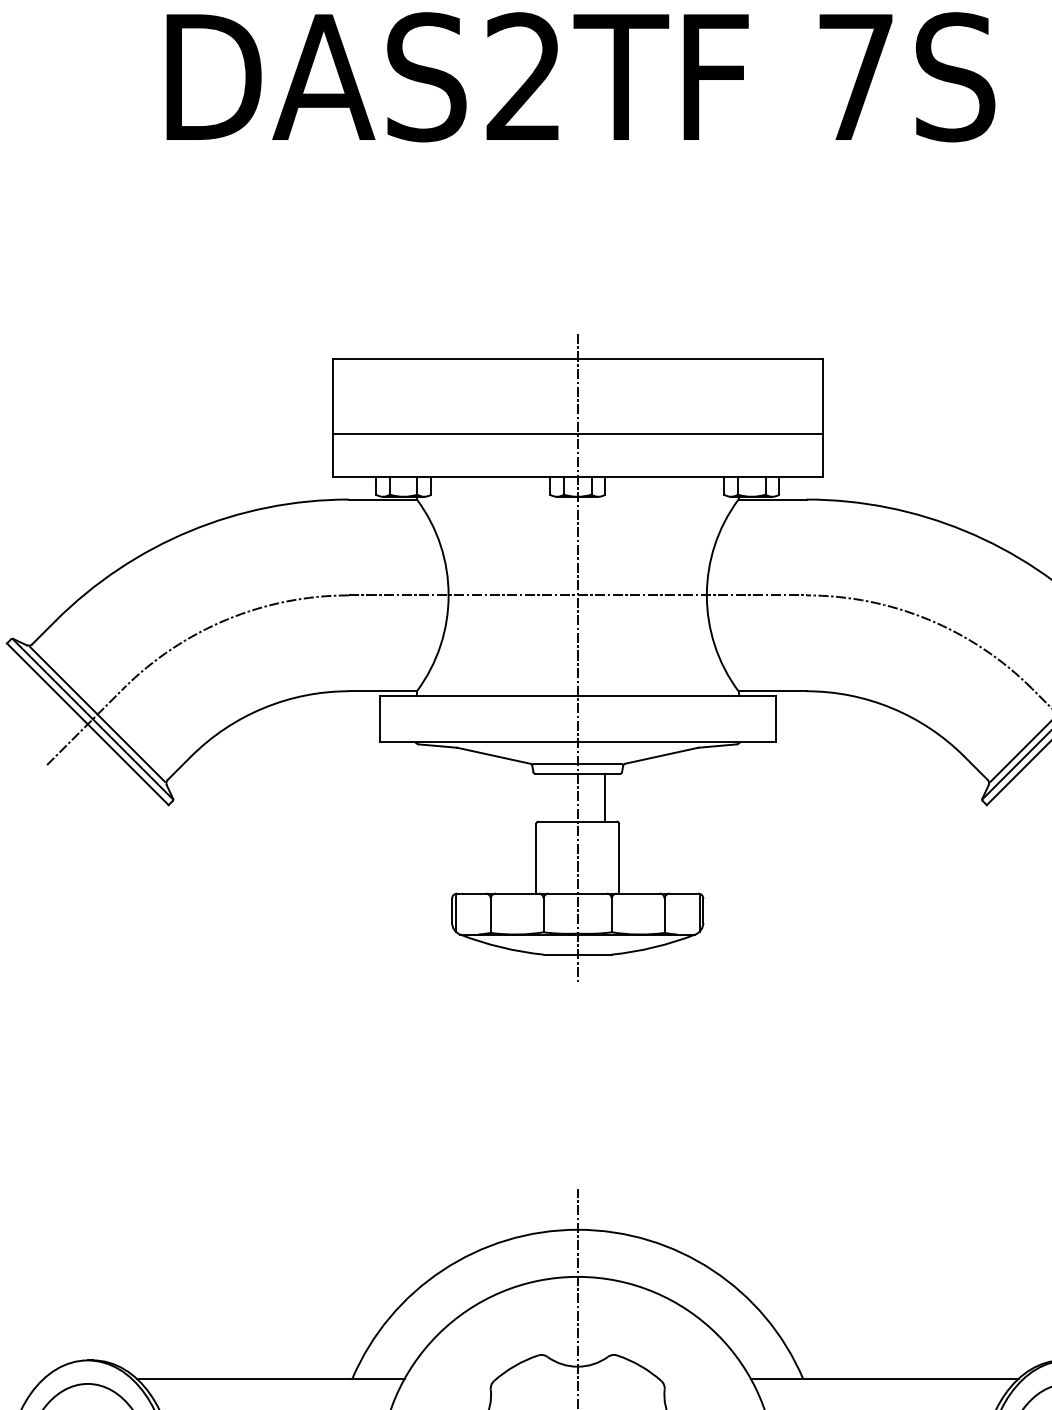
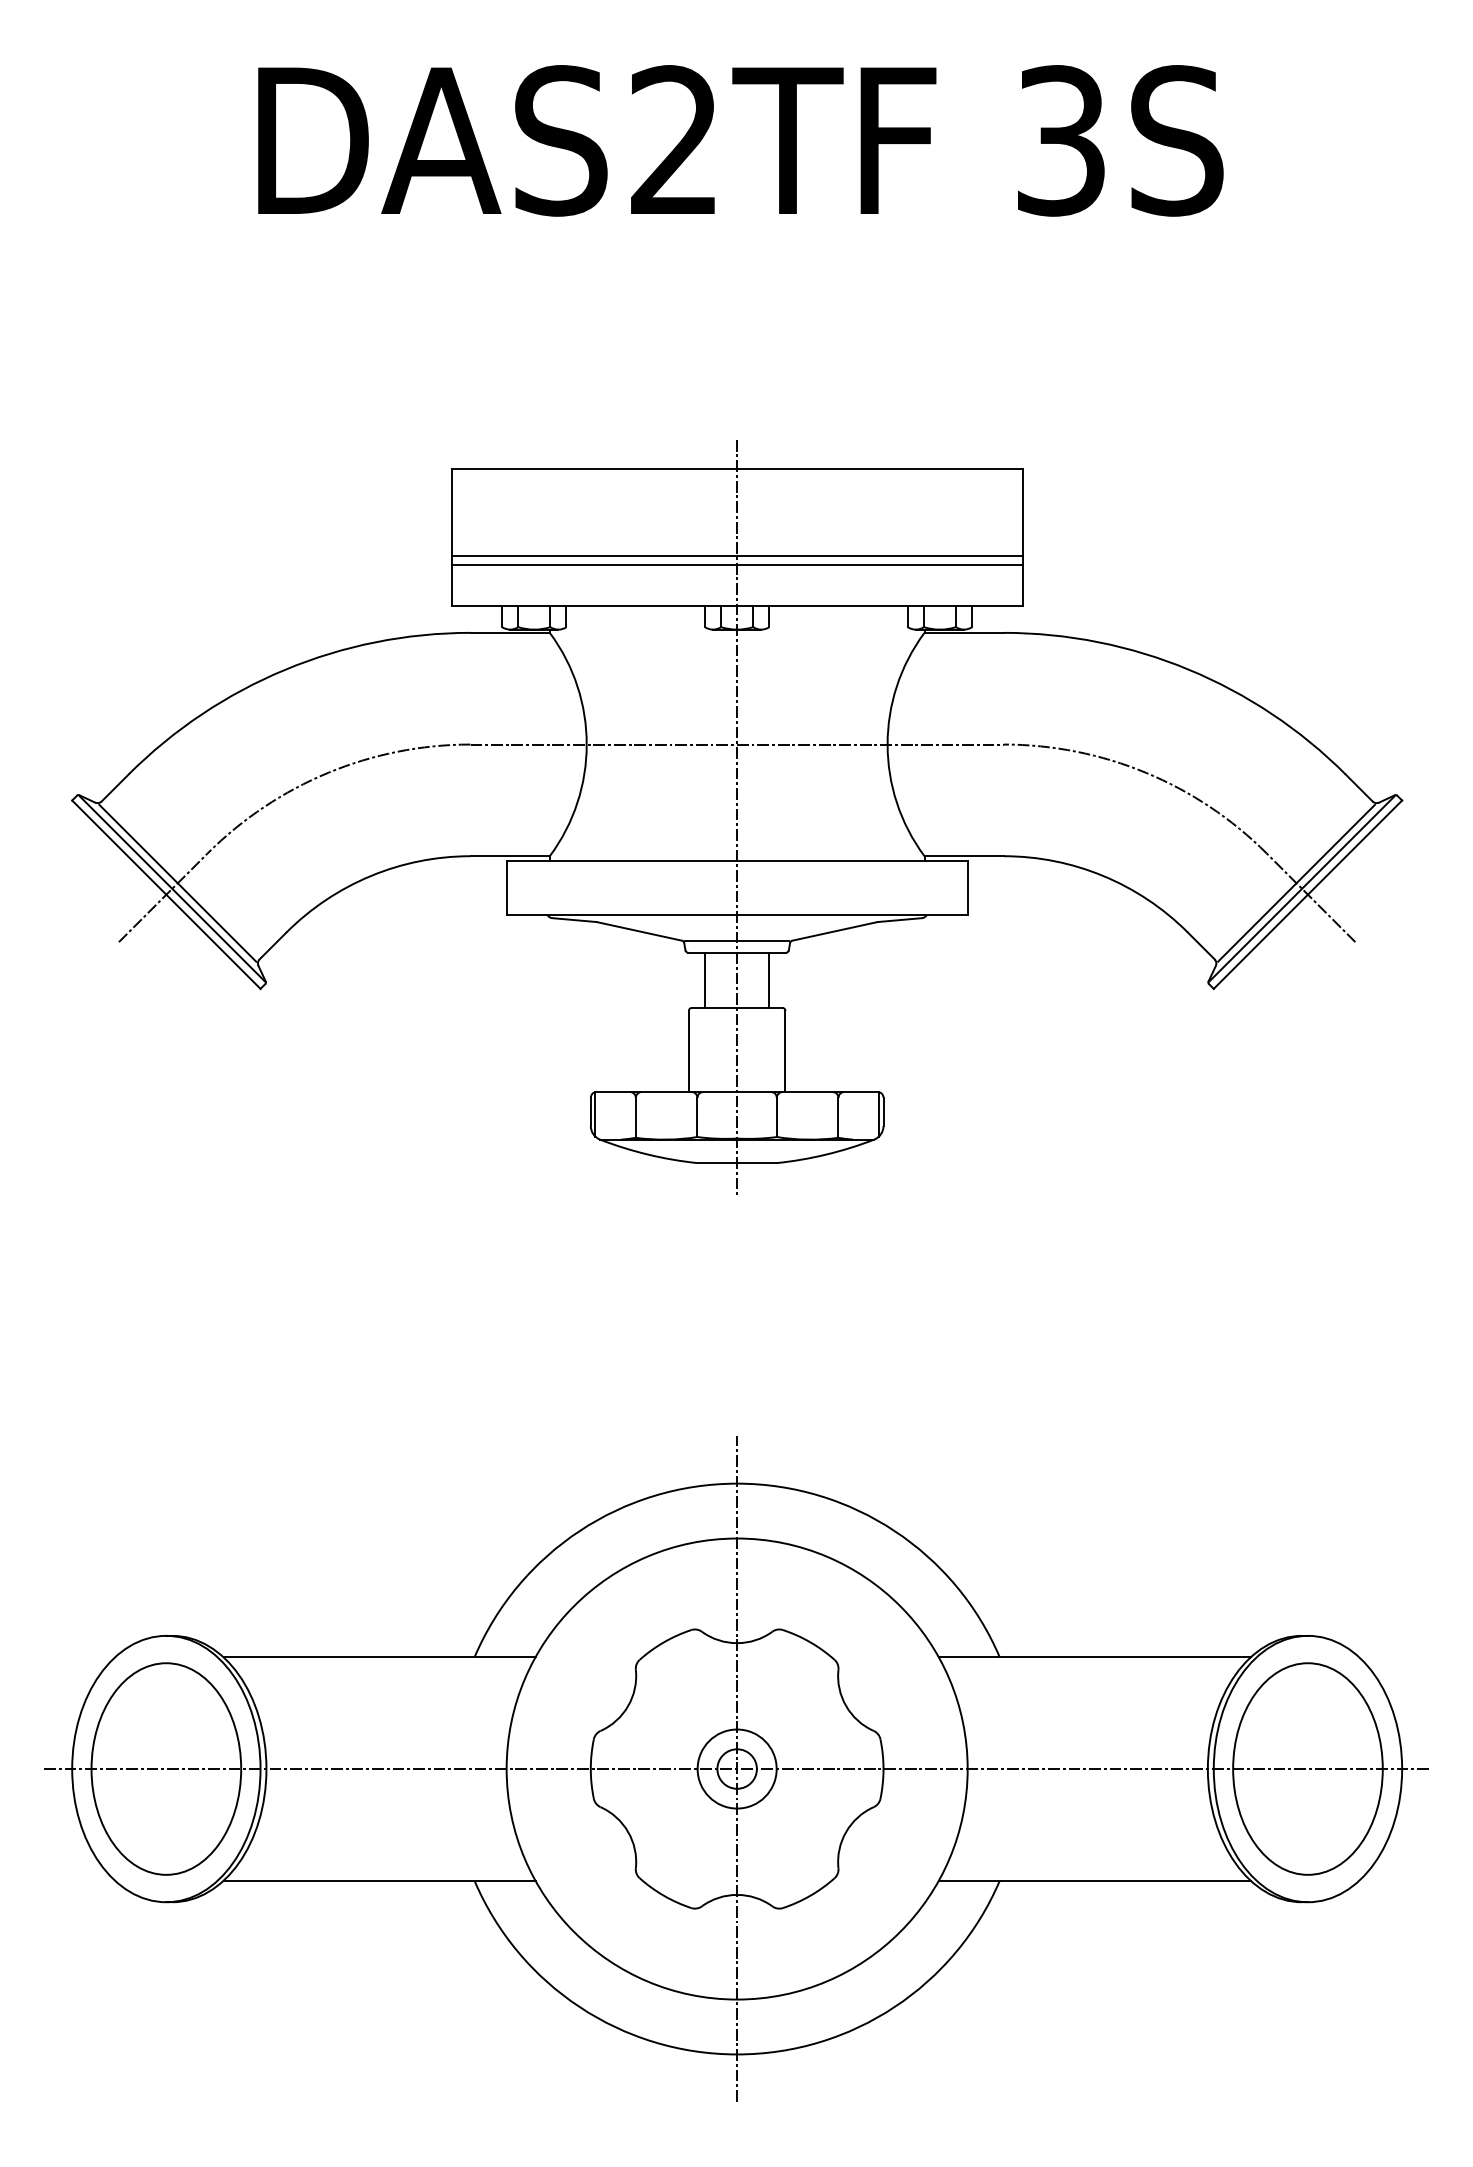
text: (856, 76) -> (1061, 140), 7S -> 3S
line: (577, 441) -> (736, 565), added
line: (549, 797) -> (704, 979), added

